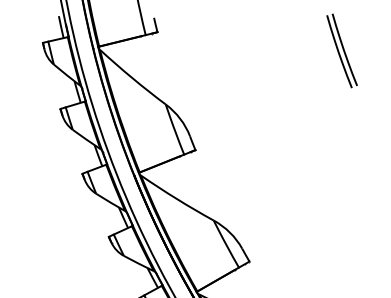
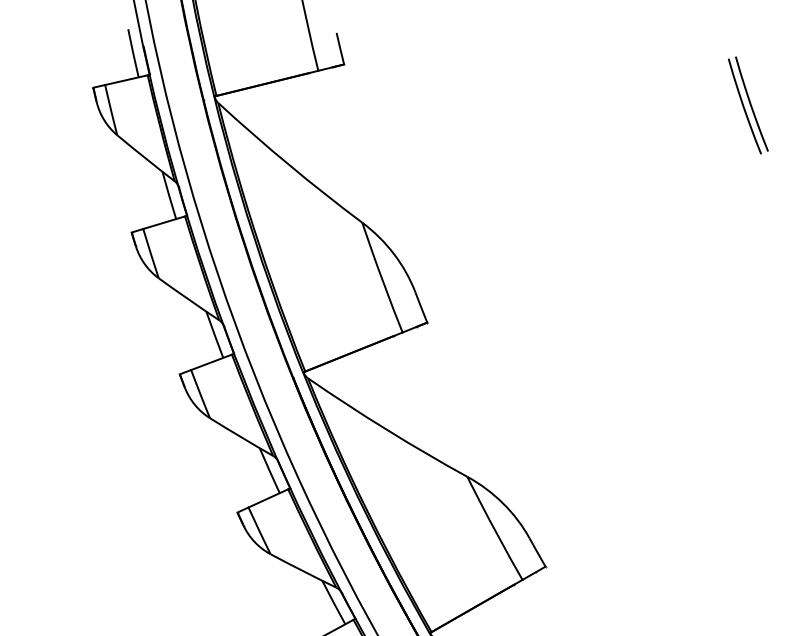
part: (341, 50) -> (747, 104), size x0.6

